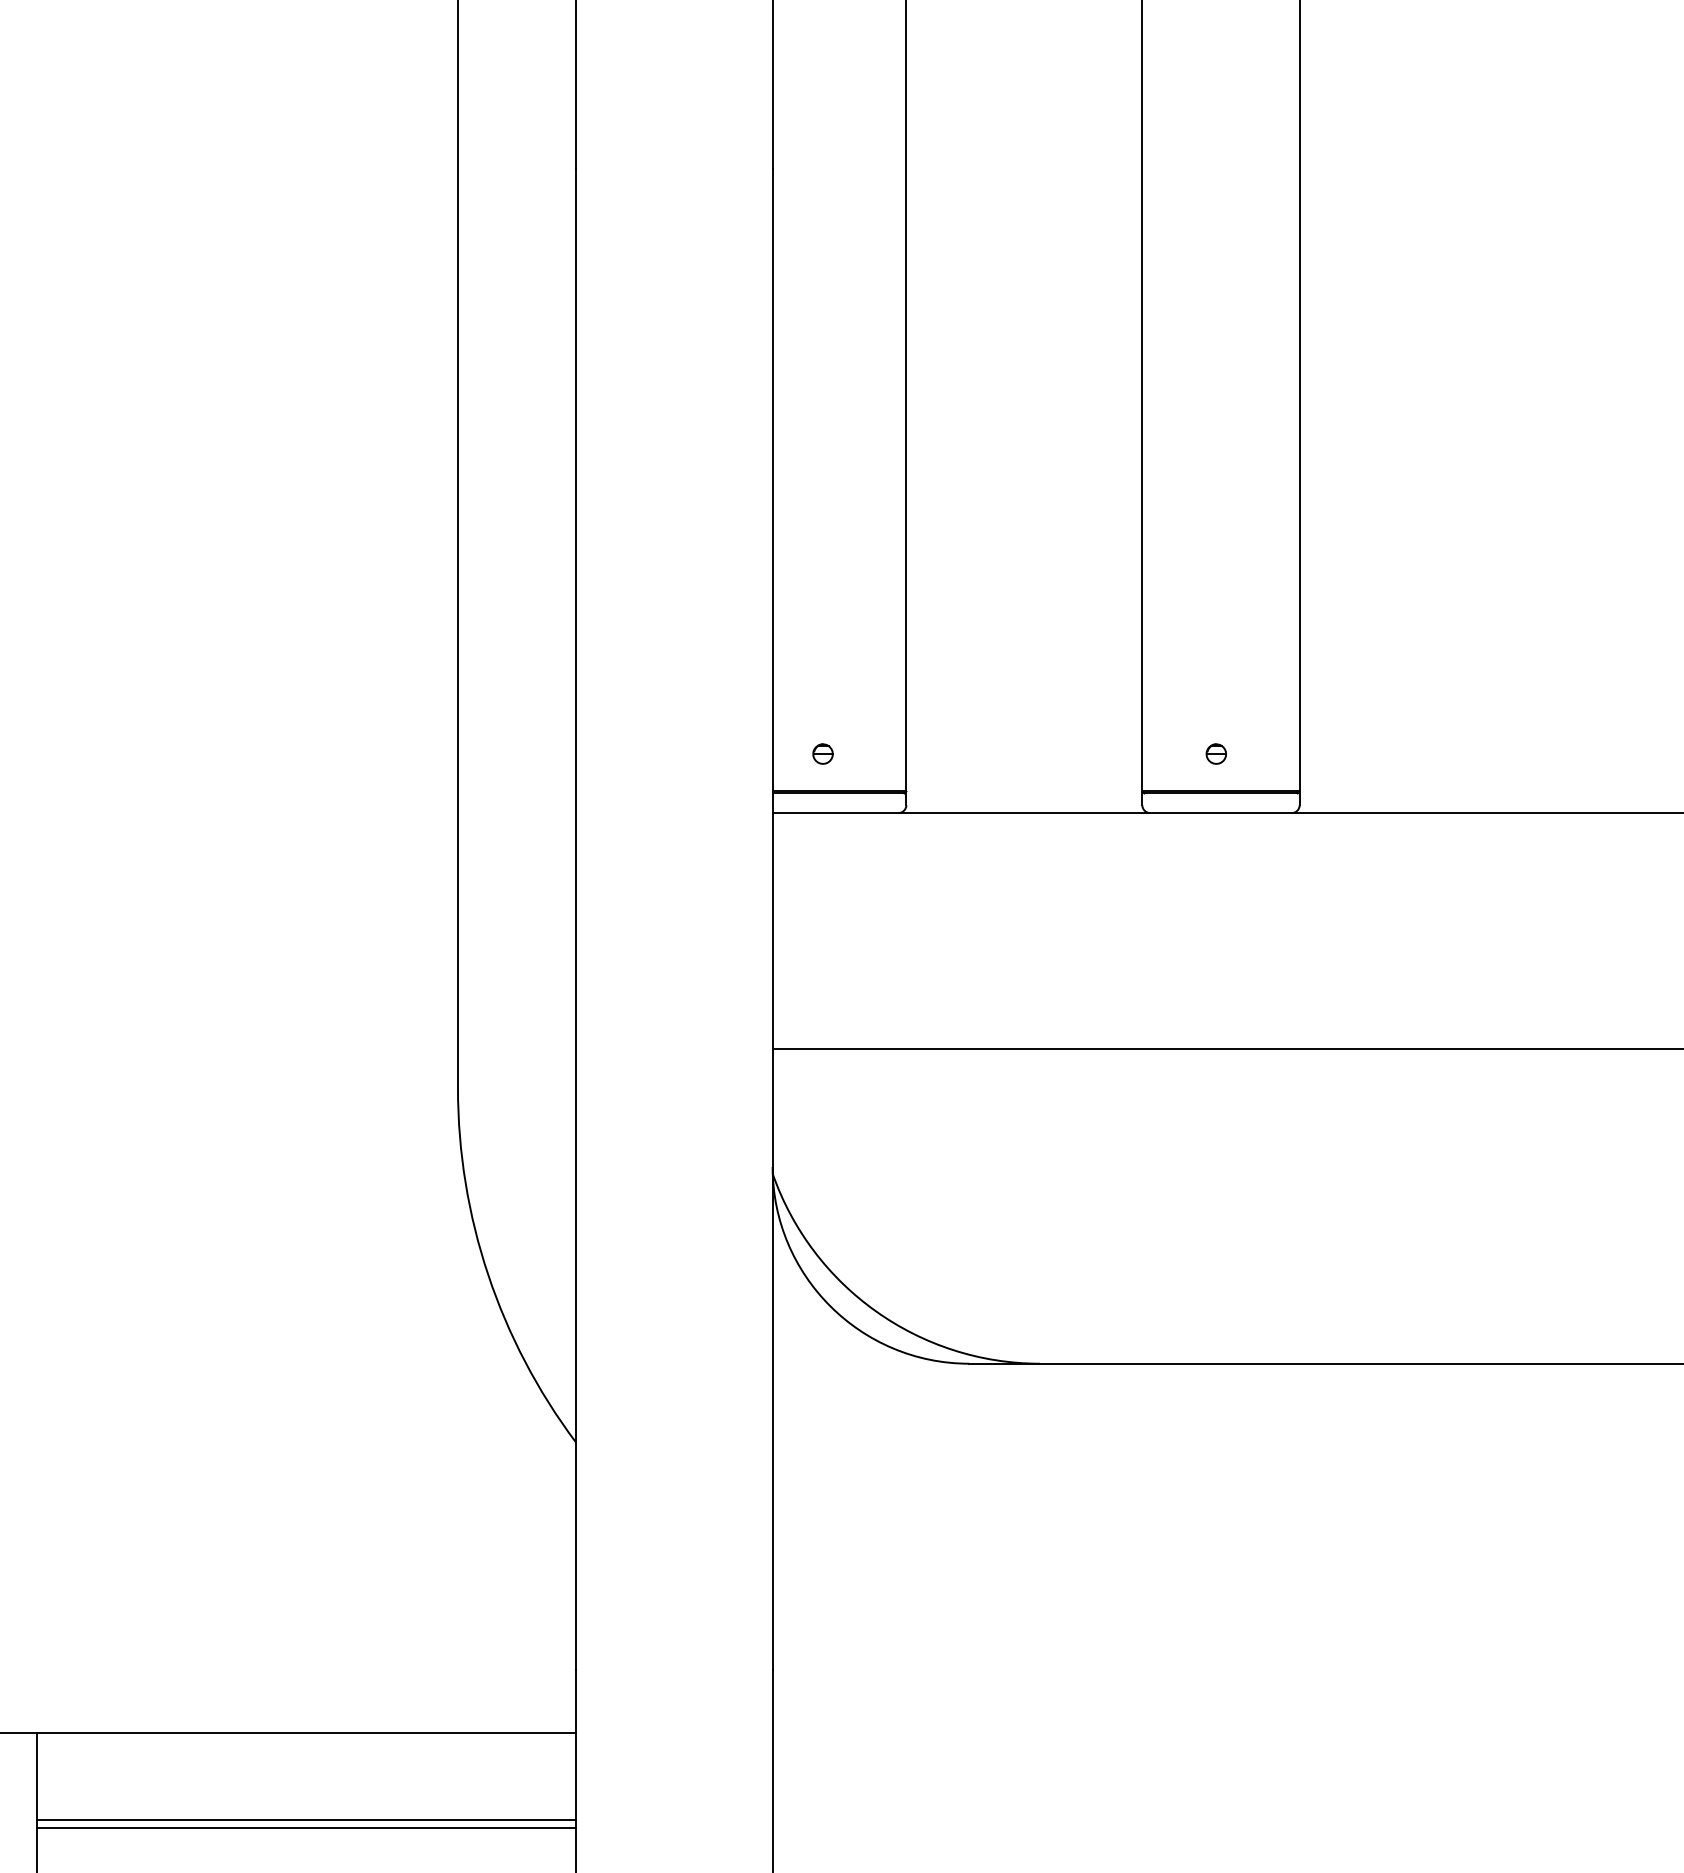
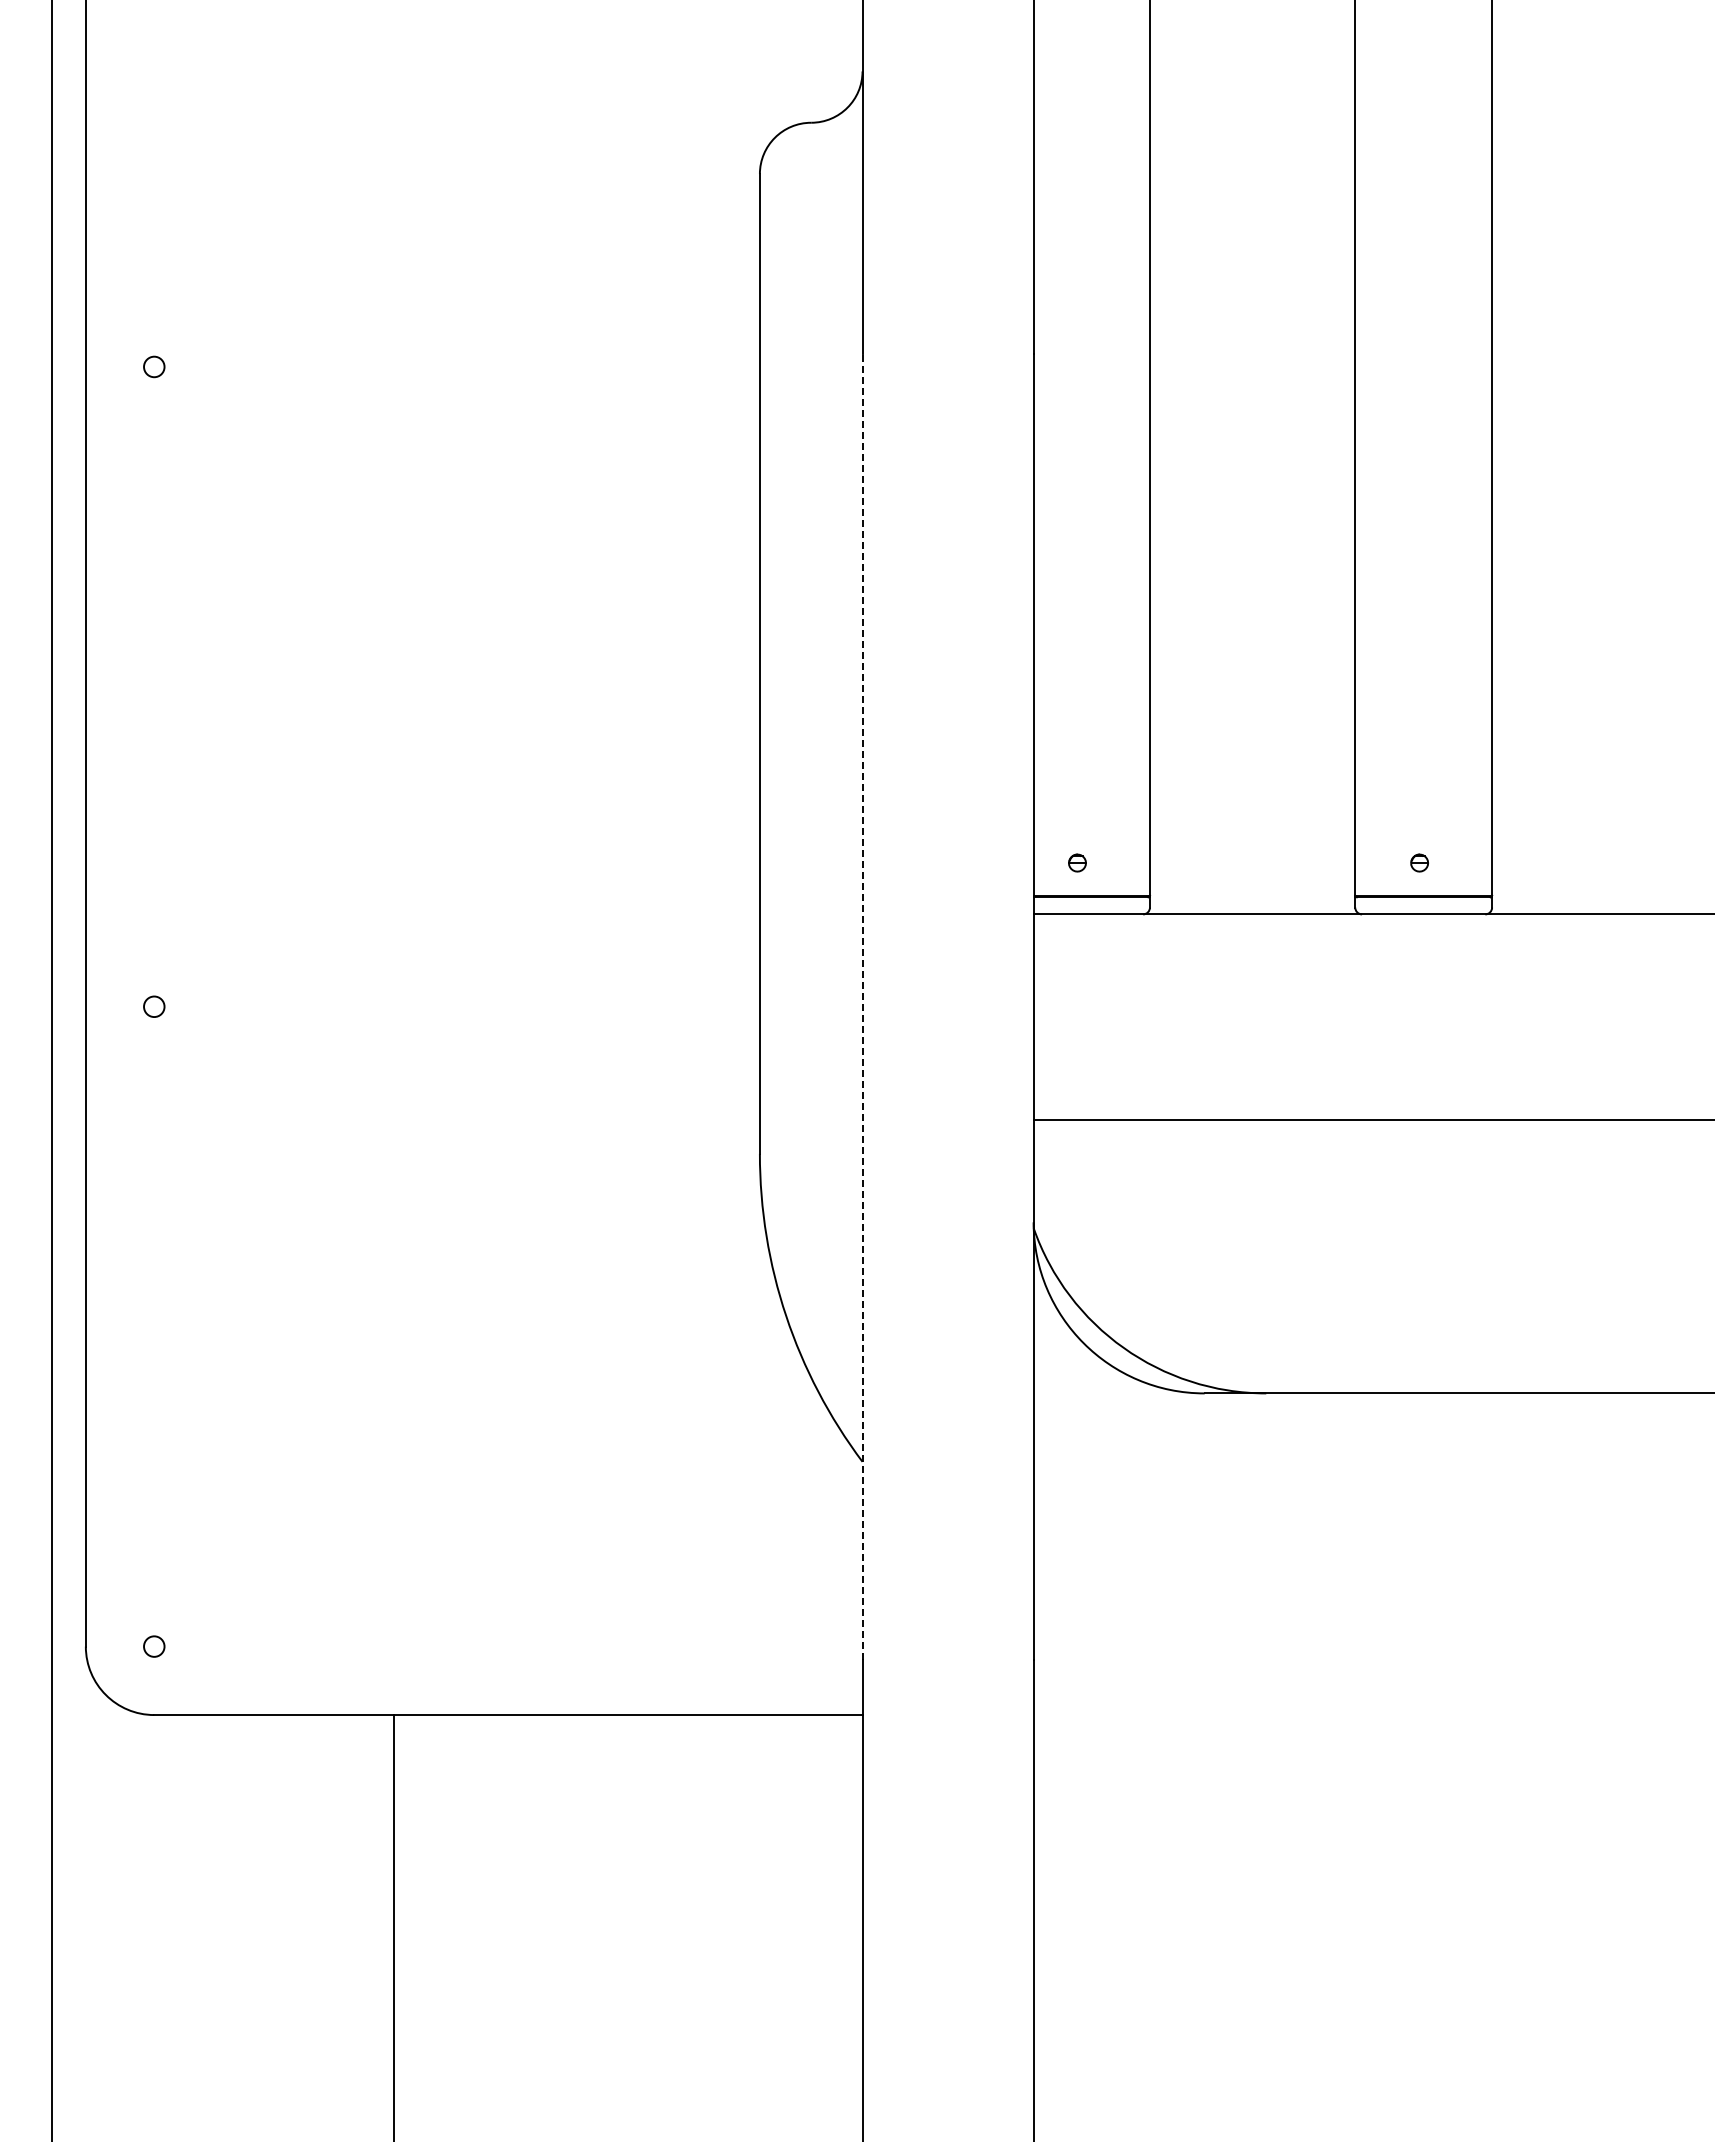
line: (575, 918) -> (862, 1006), solid -> dashed
line: (305, 1820) -> (627, 1790), removed
line: (305, 1828) -> (627, 1797), removed

